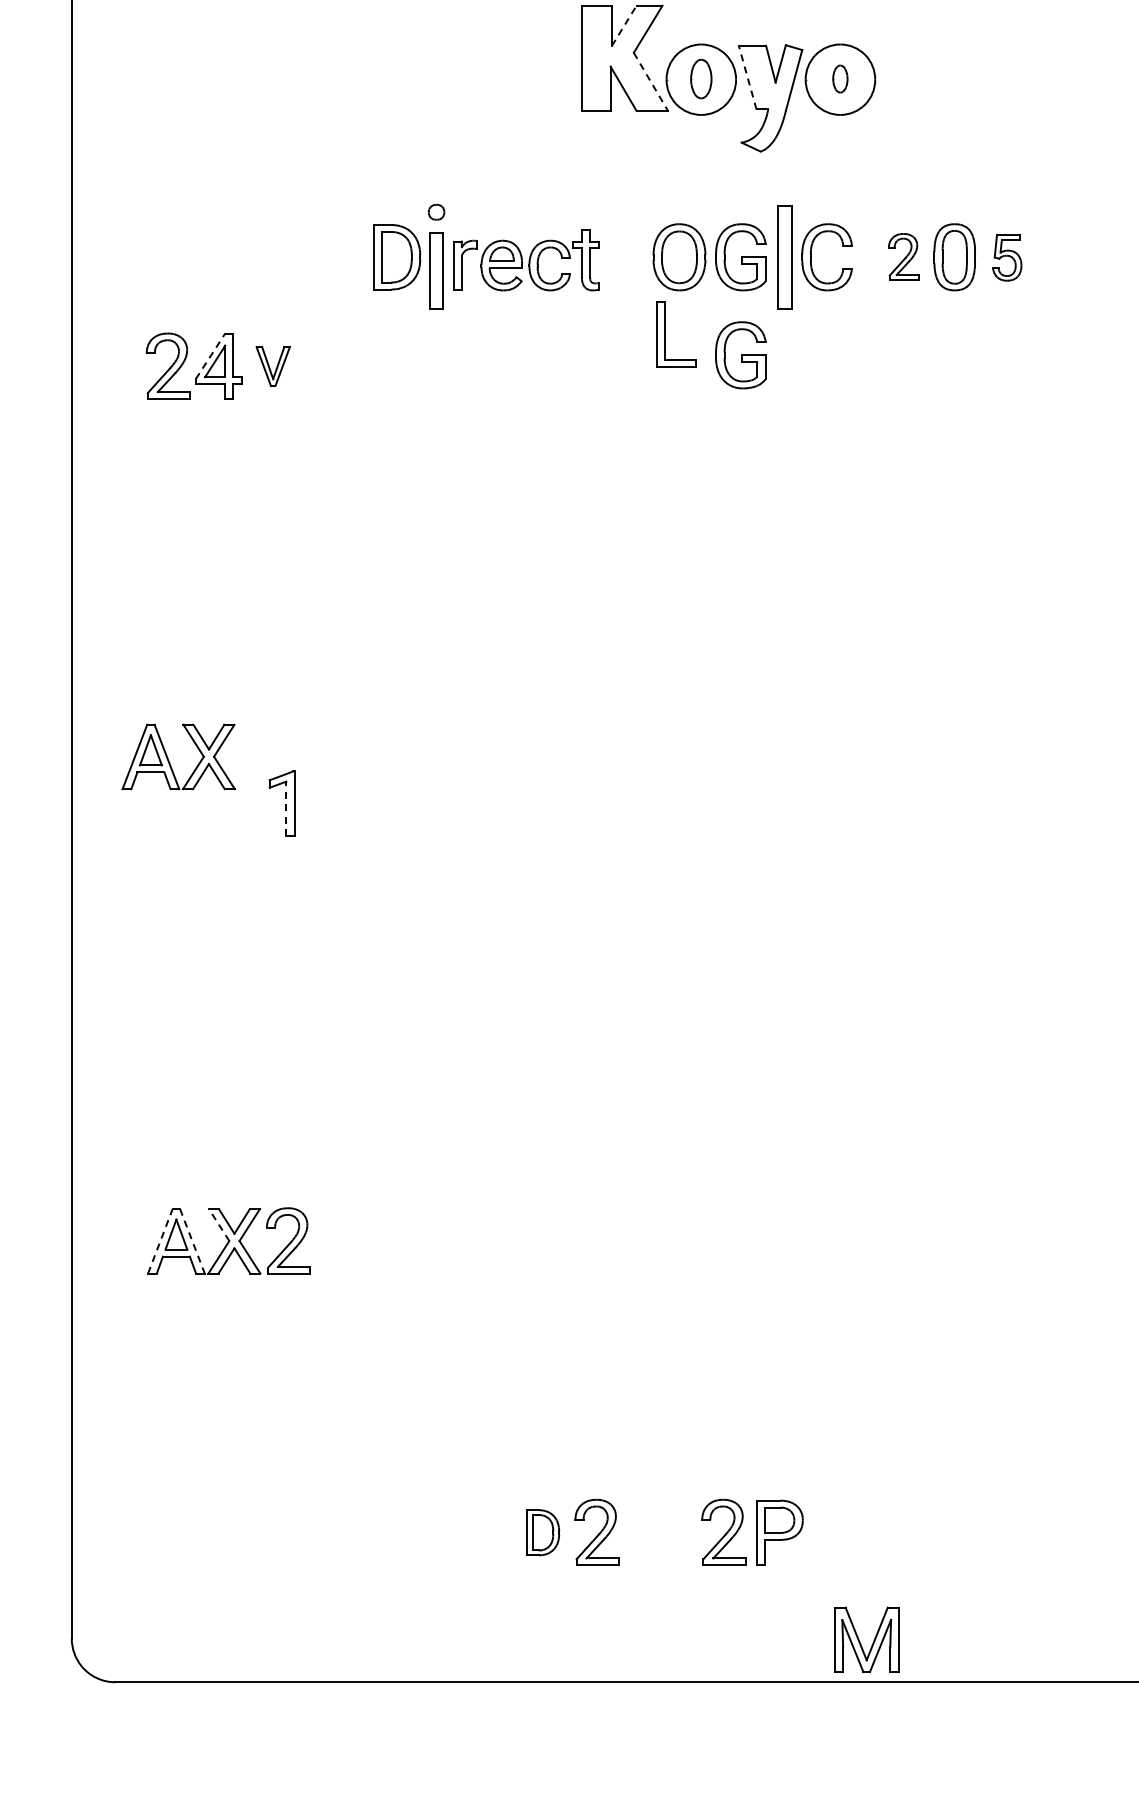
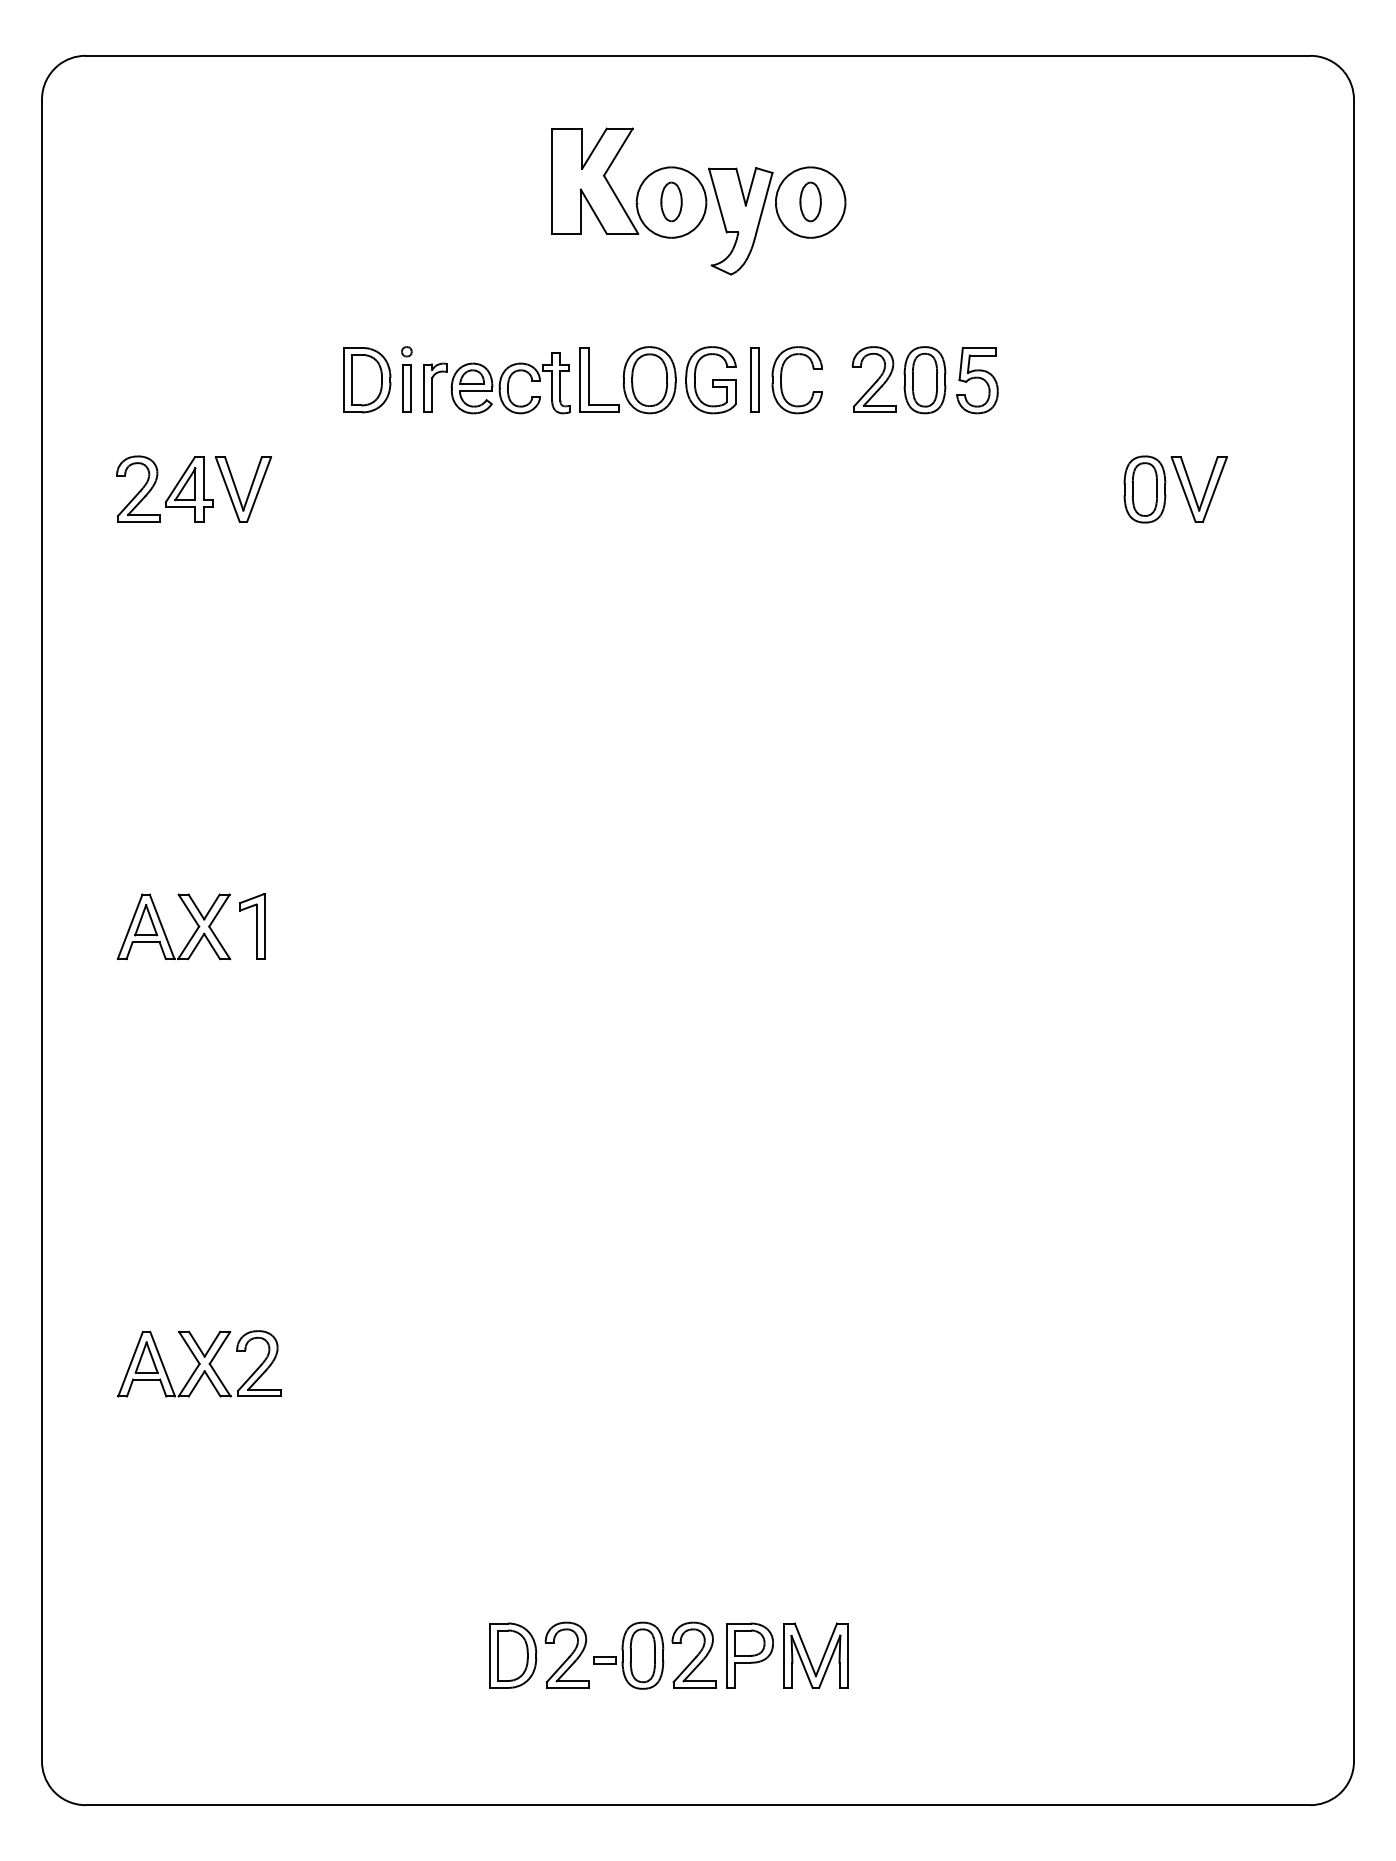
line: (624, 25) -> (594, 148), dashed -> solid
line: (747, 77) -> (717, 200), dashed -> solid
part: (840, 78) -> (810, 201), size x1.43
line: (651, 81) -> (621, 204), dashed -> solid
part: (436, 256) -> (406, 379), size x0.62
part: (784, 256) -> (754, 379), size x0.62
part: (903, 256) -> (873, 379), size x1.43
part: (1007, 257) -> (977, 380), size x1.43
part: (666, 333) -> (589, 379), moved
part: (740, 355) -> (710, 478), removed
line: (210, 356) -> (180, 479), dashed -> solid
part: (273, 366) -> (243, 489), size x1.67
part: (169, 759) -> (164, 929), moved
line: (286, 808) -> (256, 931), dashed -> solid
line: (219, 1224) -> (189, 1347), dashed -> solid
line: (160, 1240) -> (130, 1363), dashed -> solid
line: (192, 1241) -> (162, 1364), dashed -> solid
part: (543, 1532) -> (513, 1655), size x1.43
part: (658, 1532) -> (628, 1655), added
part: (860, 1640) -> (809, 1656), moved

